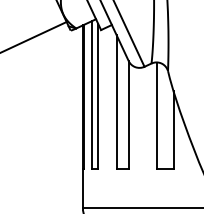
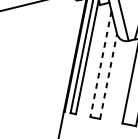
line: (116, 101) -> (100, 63), solid -> dashed
line: (128, 114) -> (108, 76), solid -> dashed

